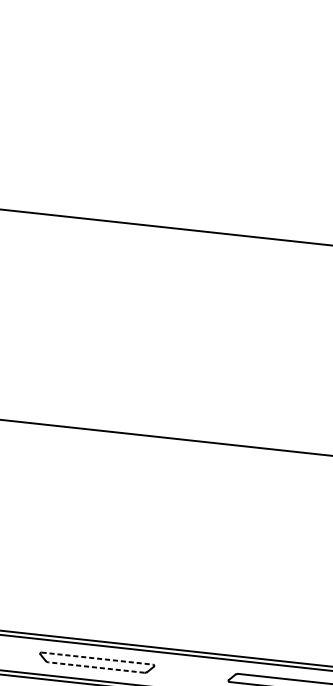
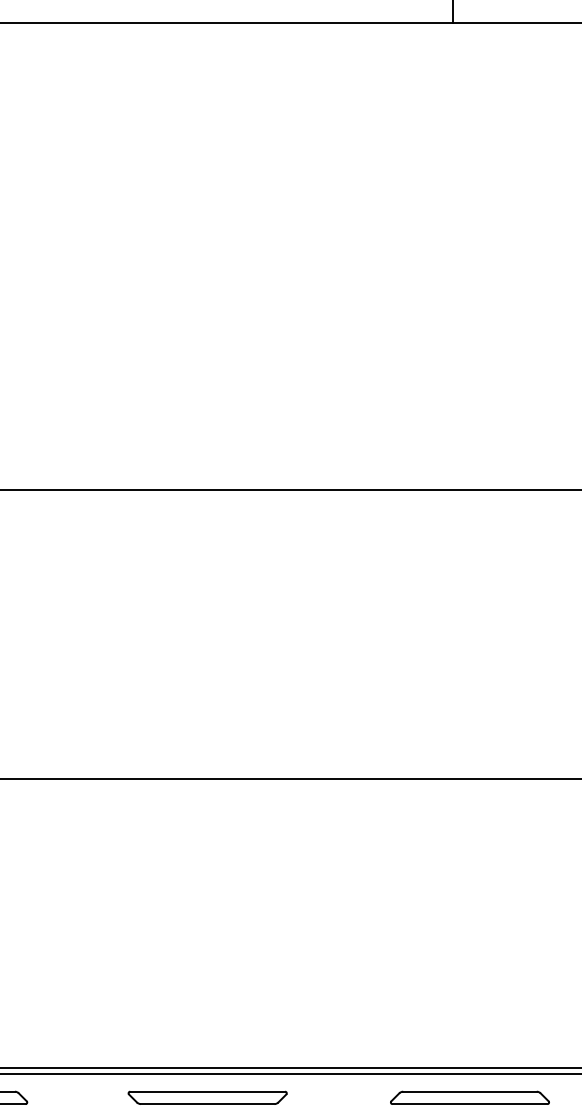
line: (98, 658) -> (208, 1091), dashed -> solid
line: (96, 667) -> (207, 1104), dashed -> solid

